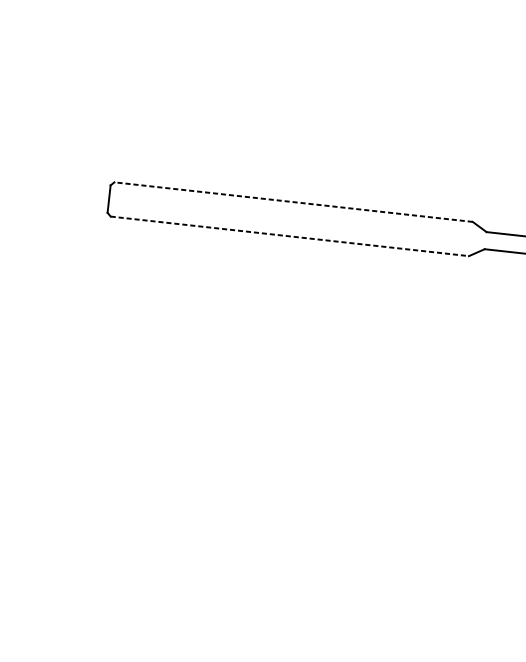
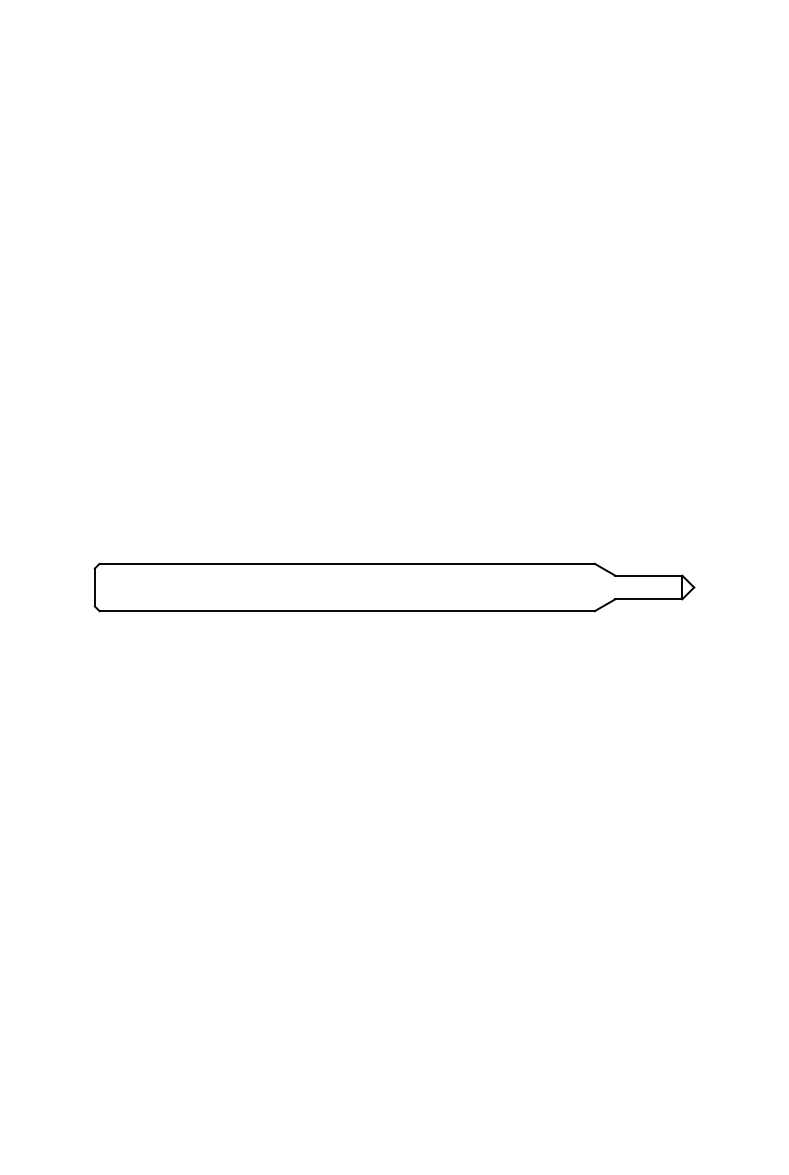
line: (293, 201) -> (347, 563), dashed -> solid
line: (290, 236) -> (347, 611), dashed -> solid

